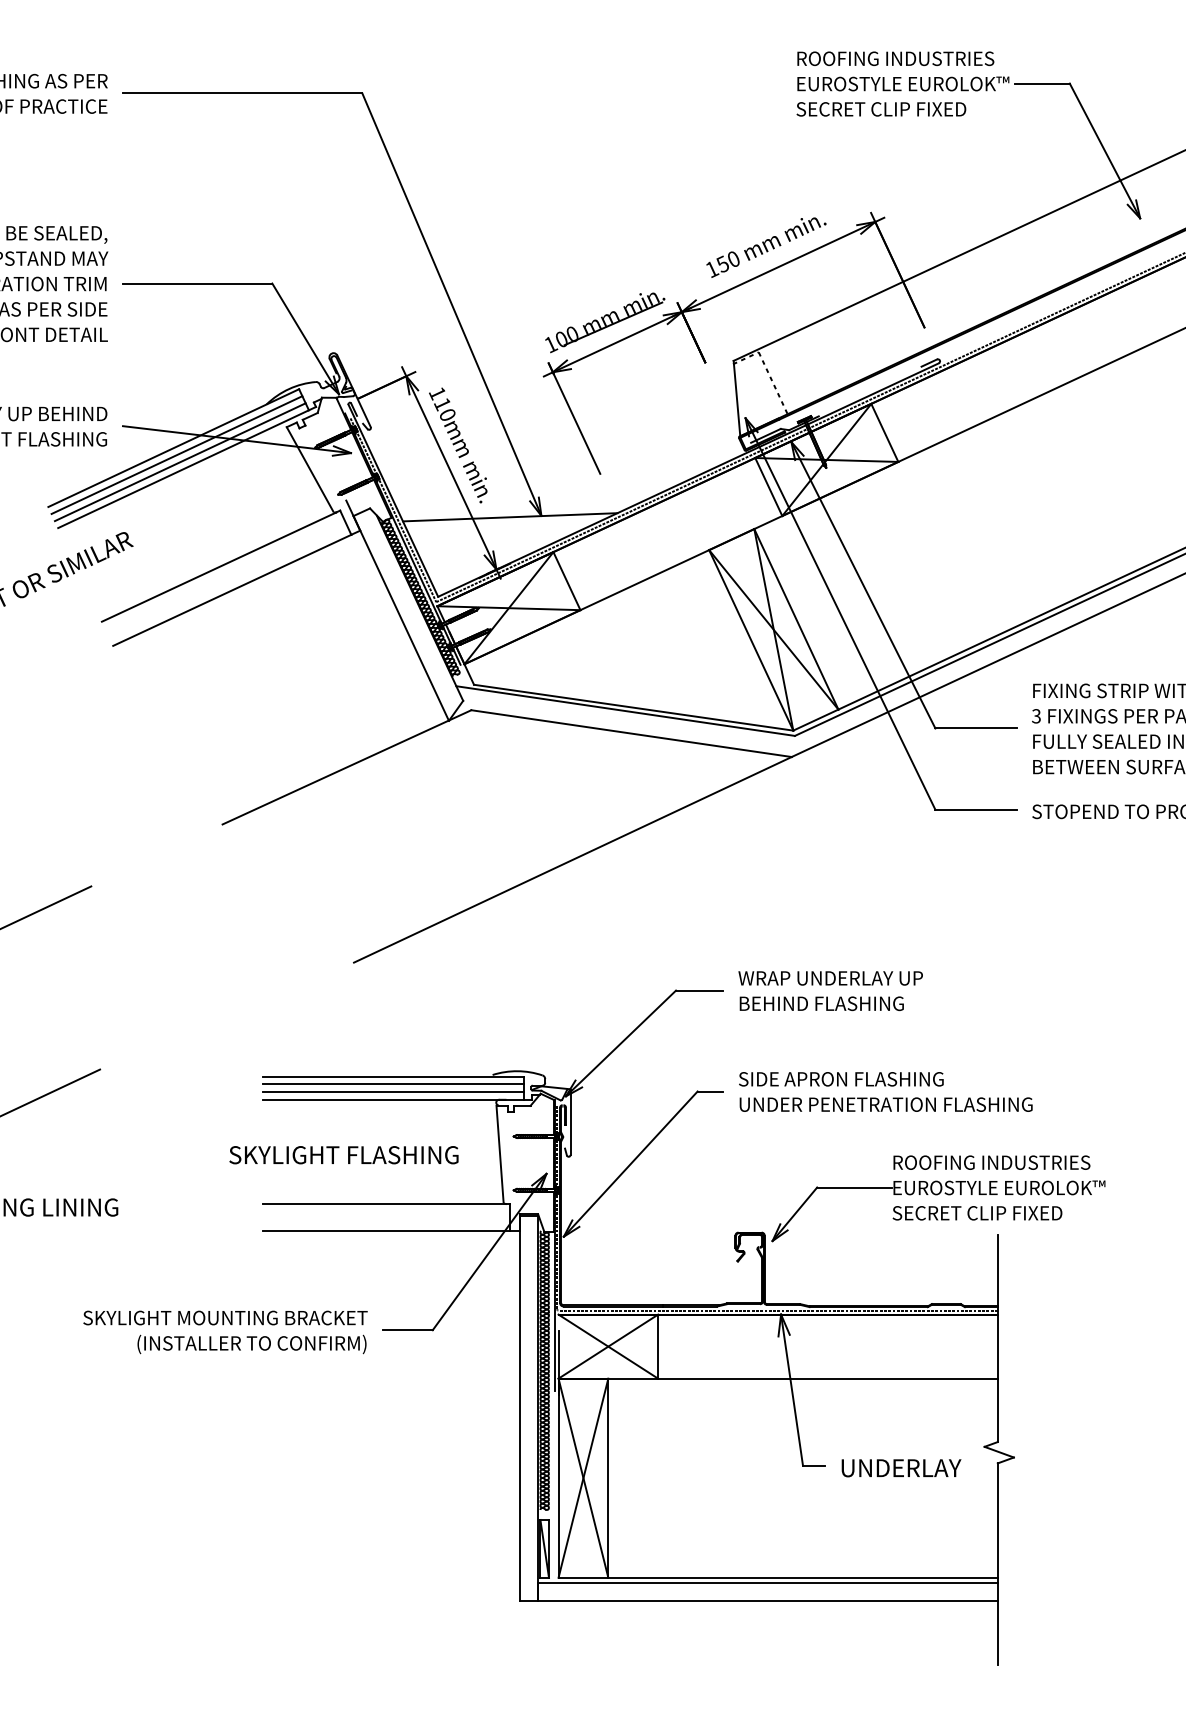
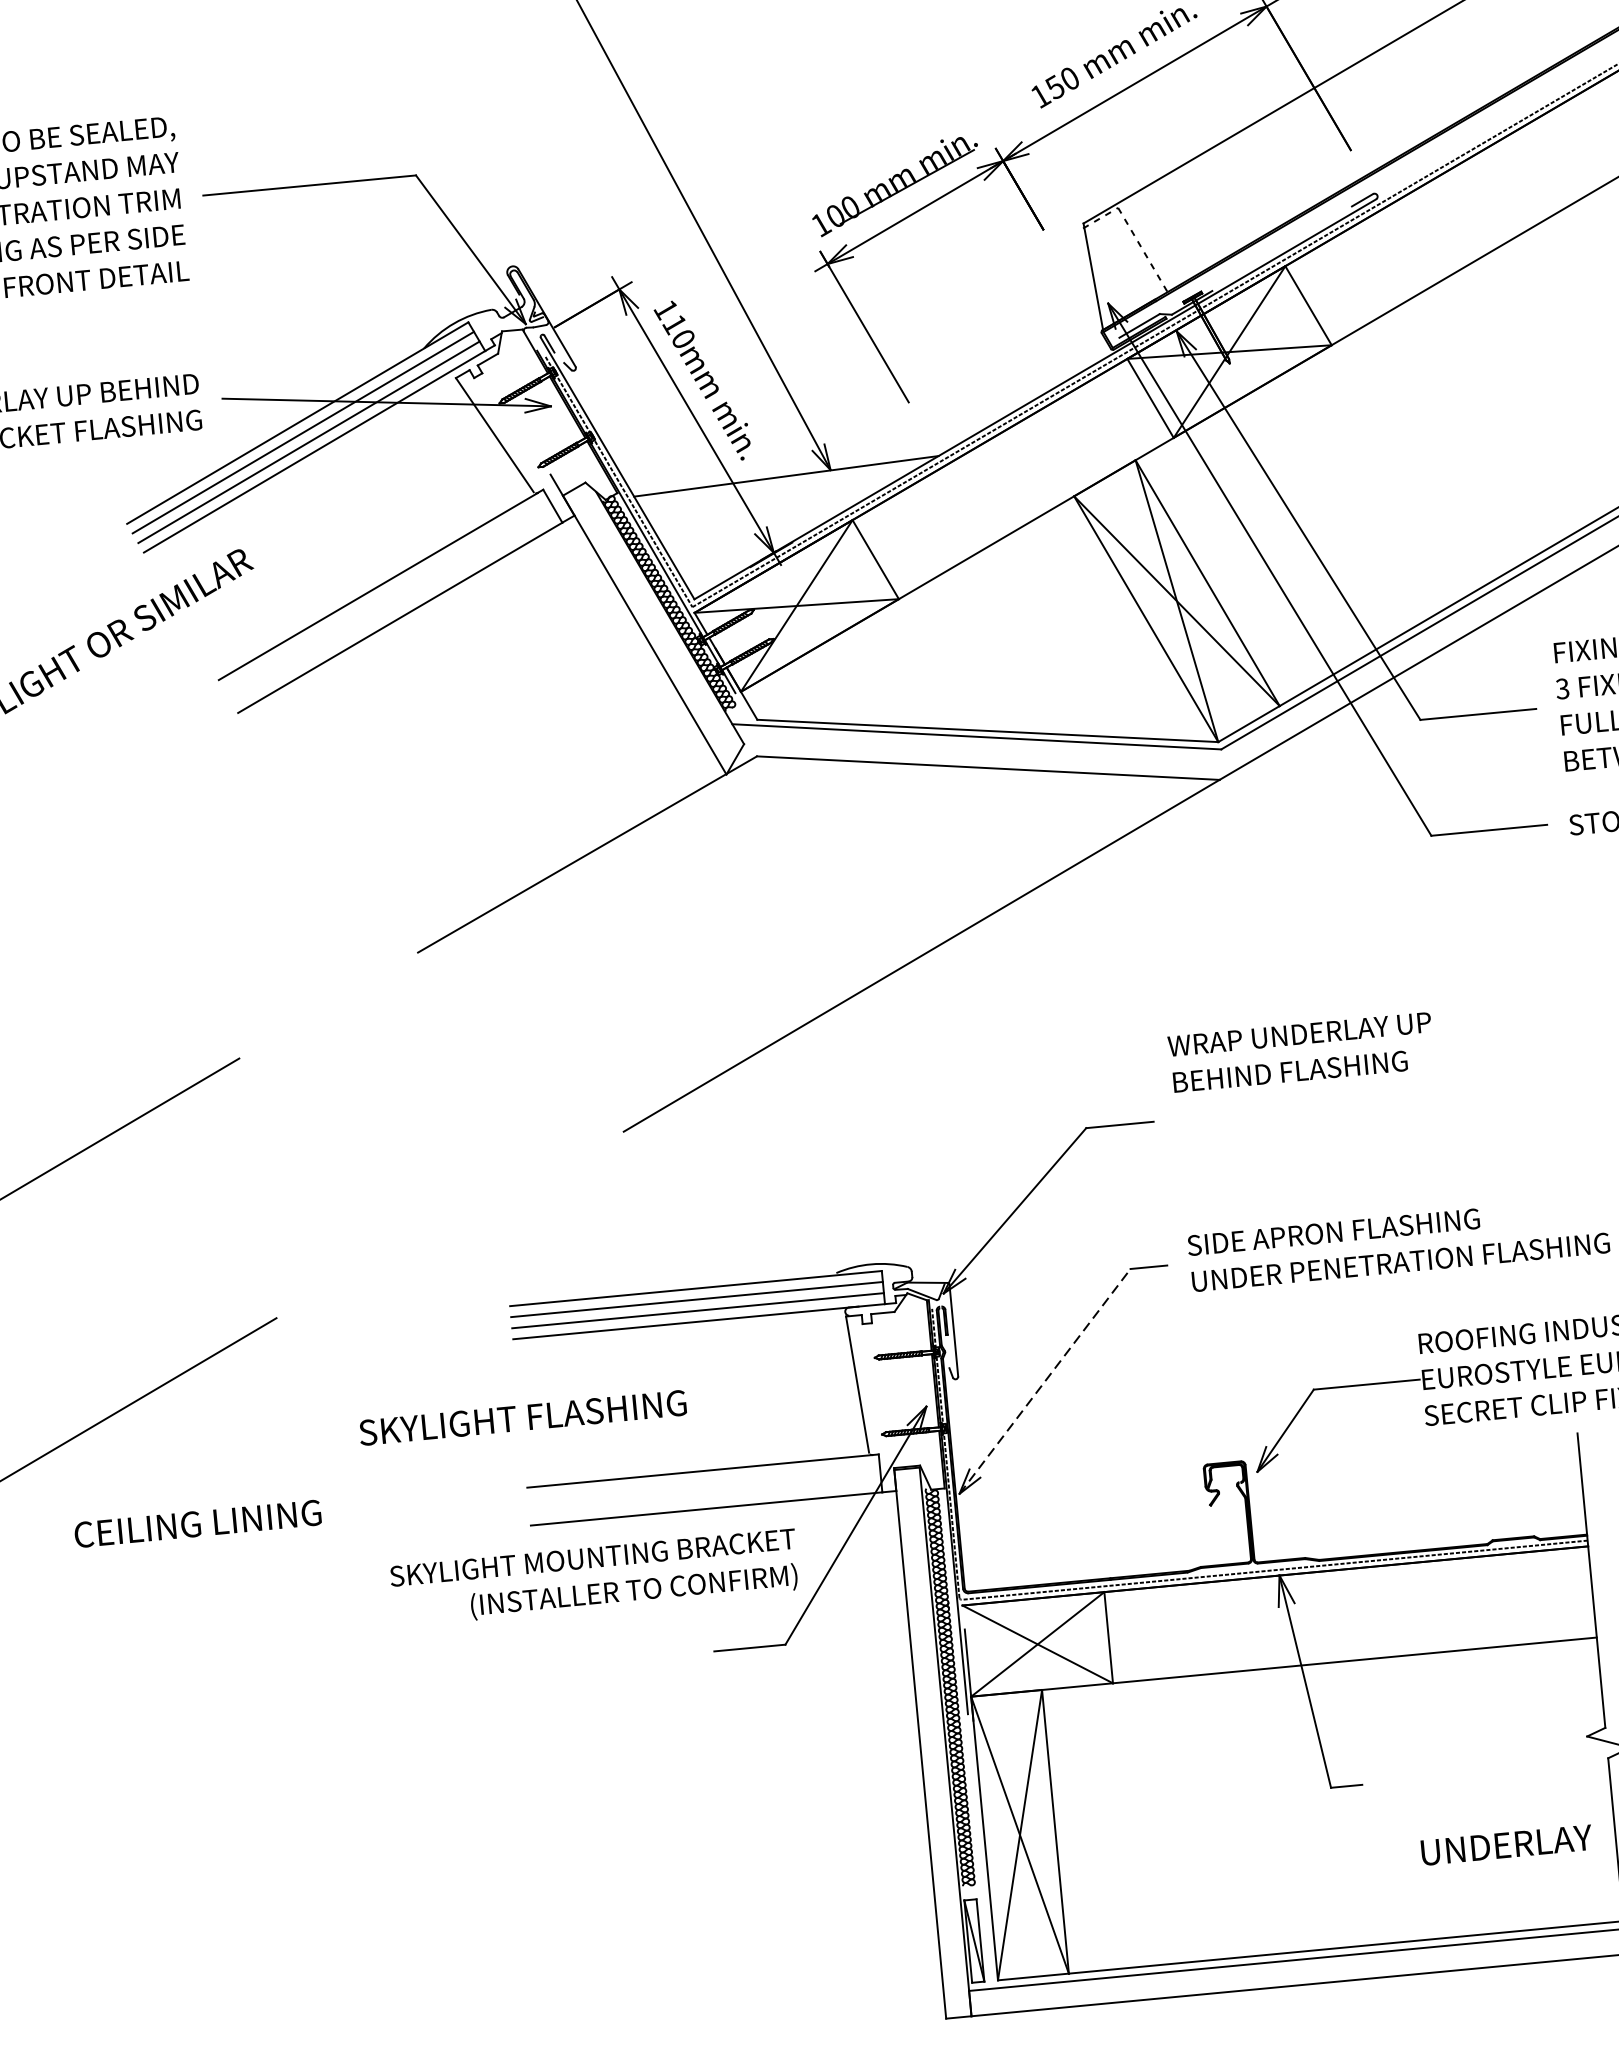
text: (830, 991) -> (1301, 1053), moved
text: (343, 1155) -> (522, 1418), moved
line: (630, 1164) -> (1044, 1382), solid -> dashed
text: (225, 1332) -> (594, 1578), moved
text: (901, 1468) -> (1506, 1845), moved

